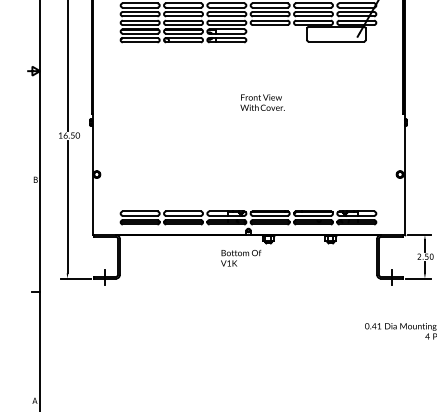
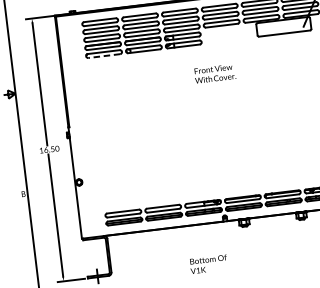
line: (139, 42) -> (103, 56), solid -> dashed
text: (262, 102) -> (214, 73), moved
text: (241, 258) -> (209, 264), moved

